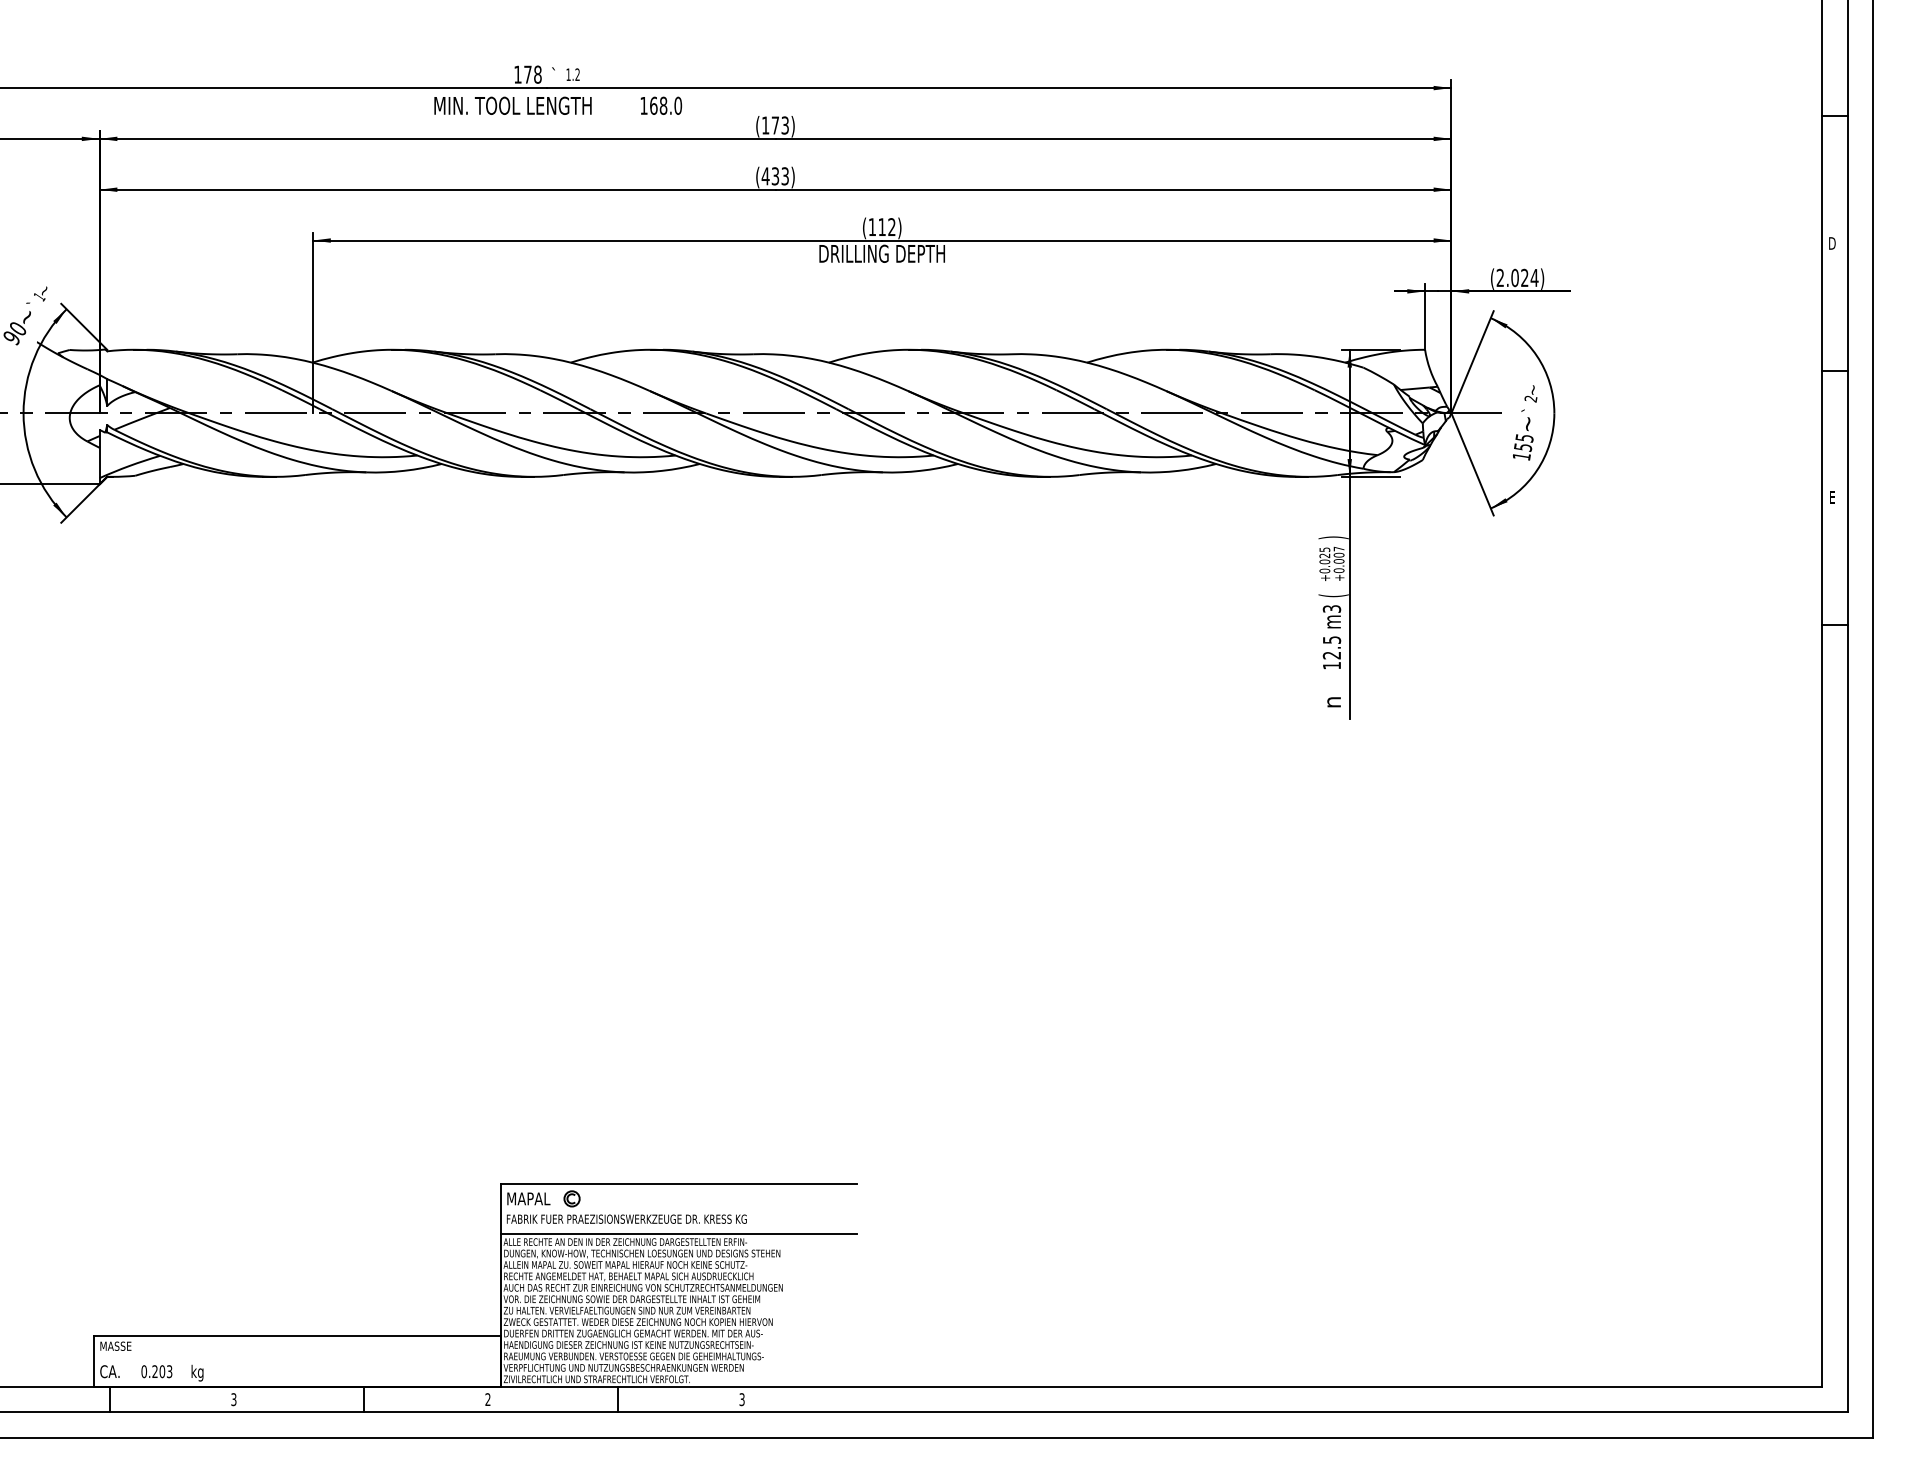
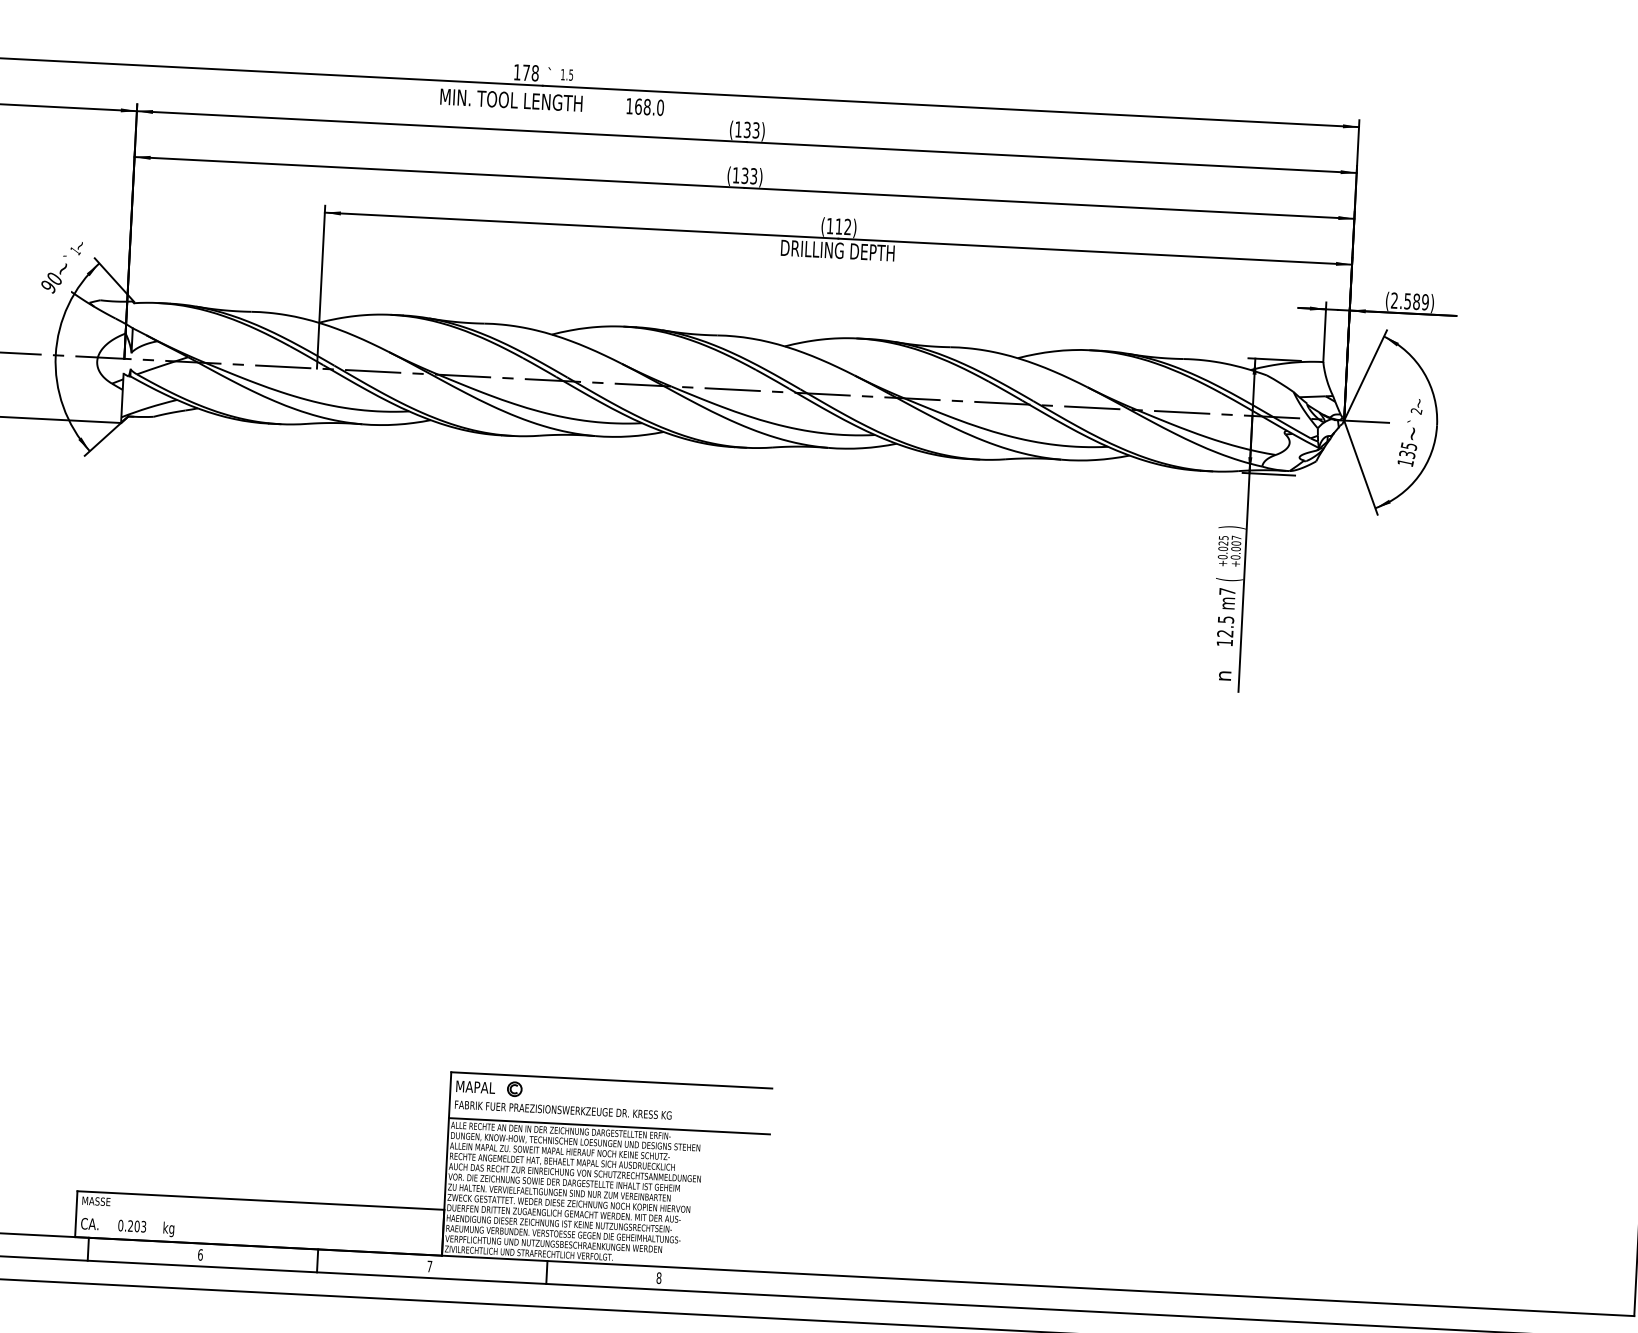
text: (577, 74) -> (571, 74), 1.2 -> 1.5
text: (775, 125) -> (747, 129), (173) -> (133)
text: (765, 176) -> (736, 175), (433) -> (133)
text: (1524, 277) -> (1416, 301), (2.024) -> (2.589)
text: (1522, 446) -> (1406, 453), 155 -> 135
text: (1331, 608) -> (1227, 591), m3 -> m7
text: (233, 1399) -> (200, 1254), 3 -> 6
text: (487, 1399) -> (429, 1266), 2 -> 7
text: (741, 1399) -> (658, 1278), 3 -> 8

